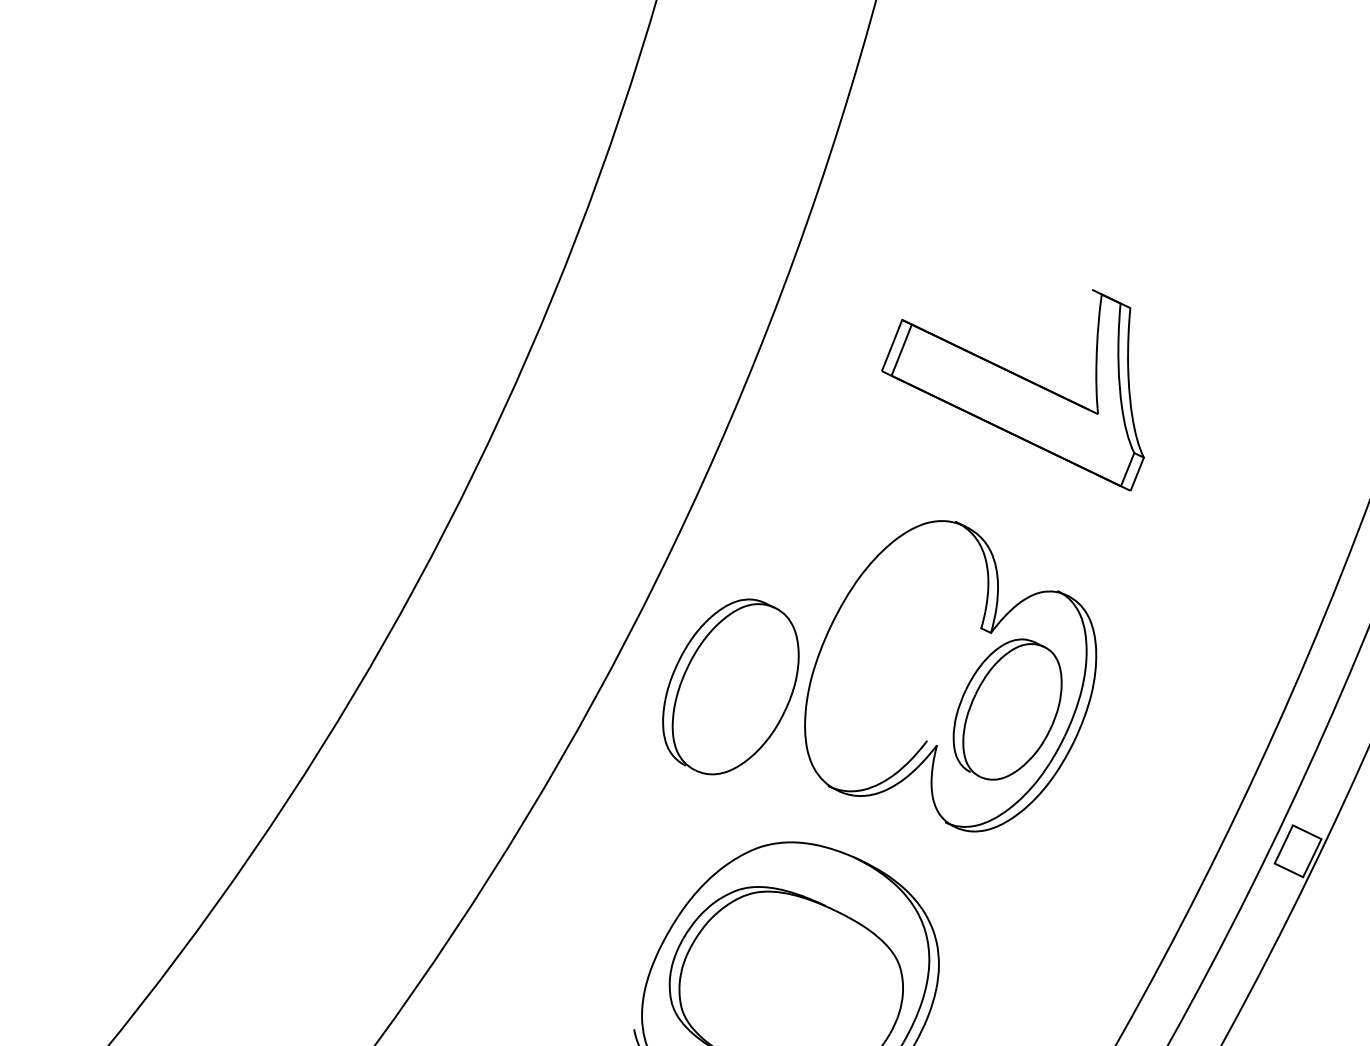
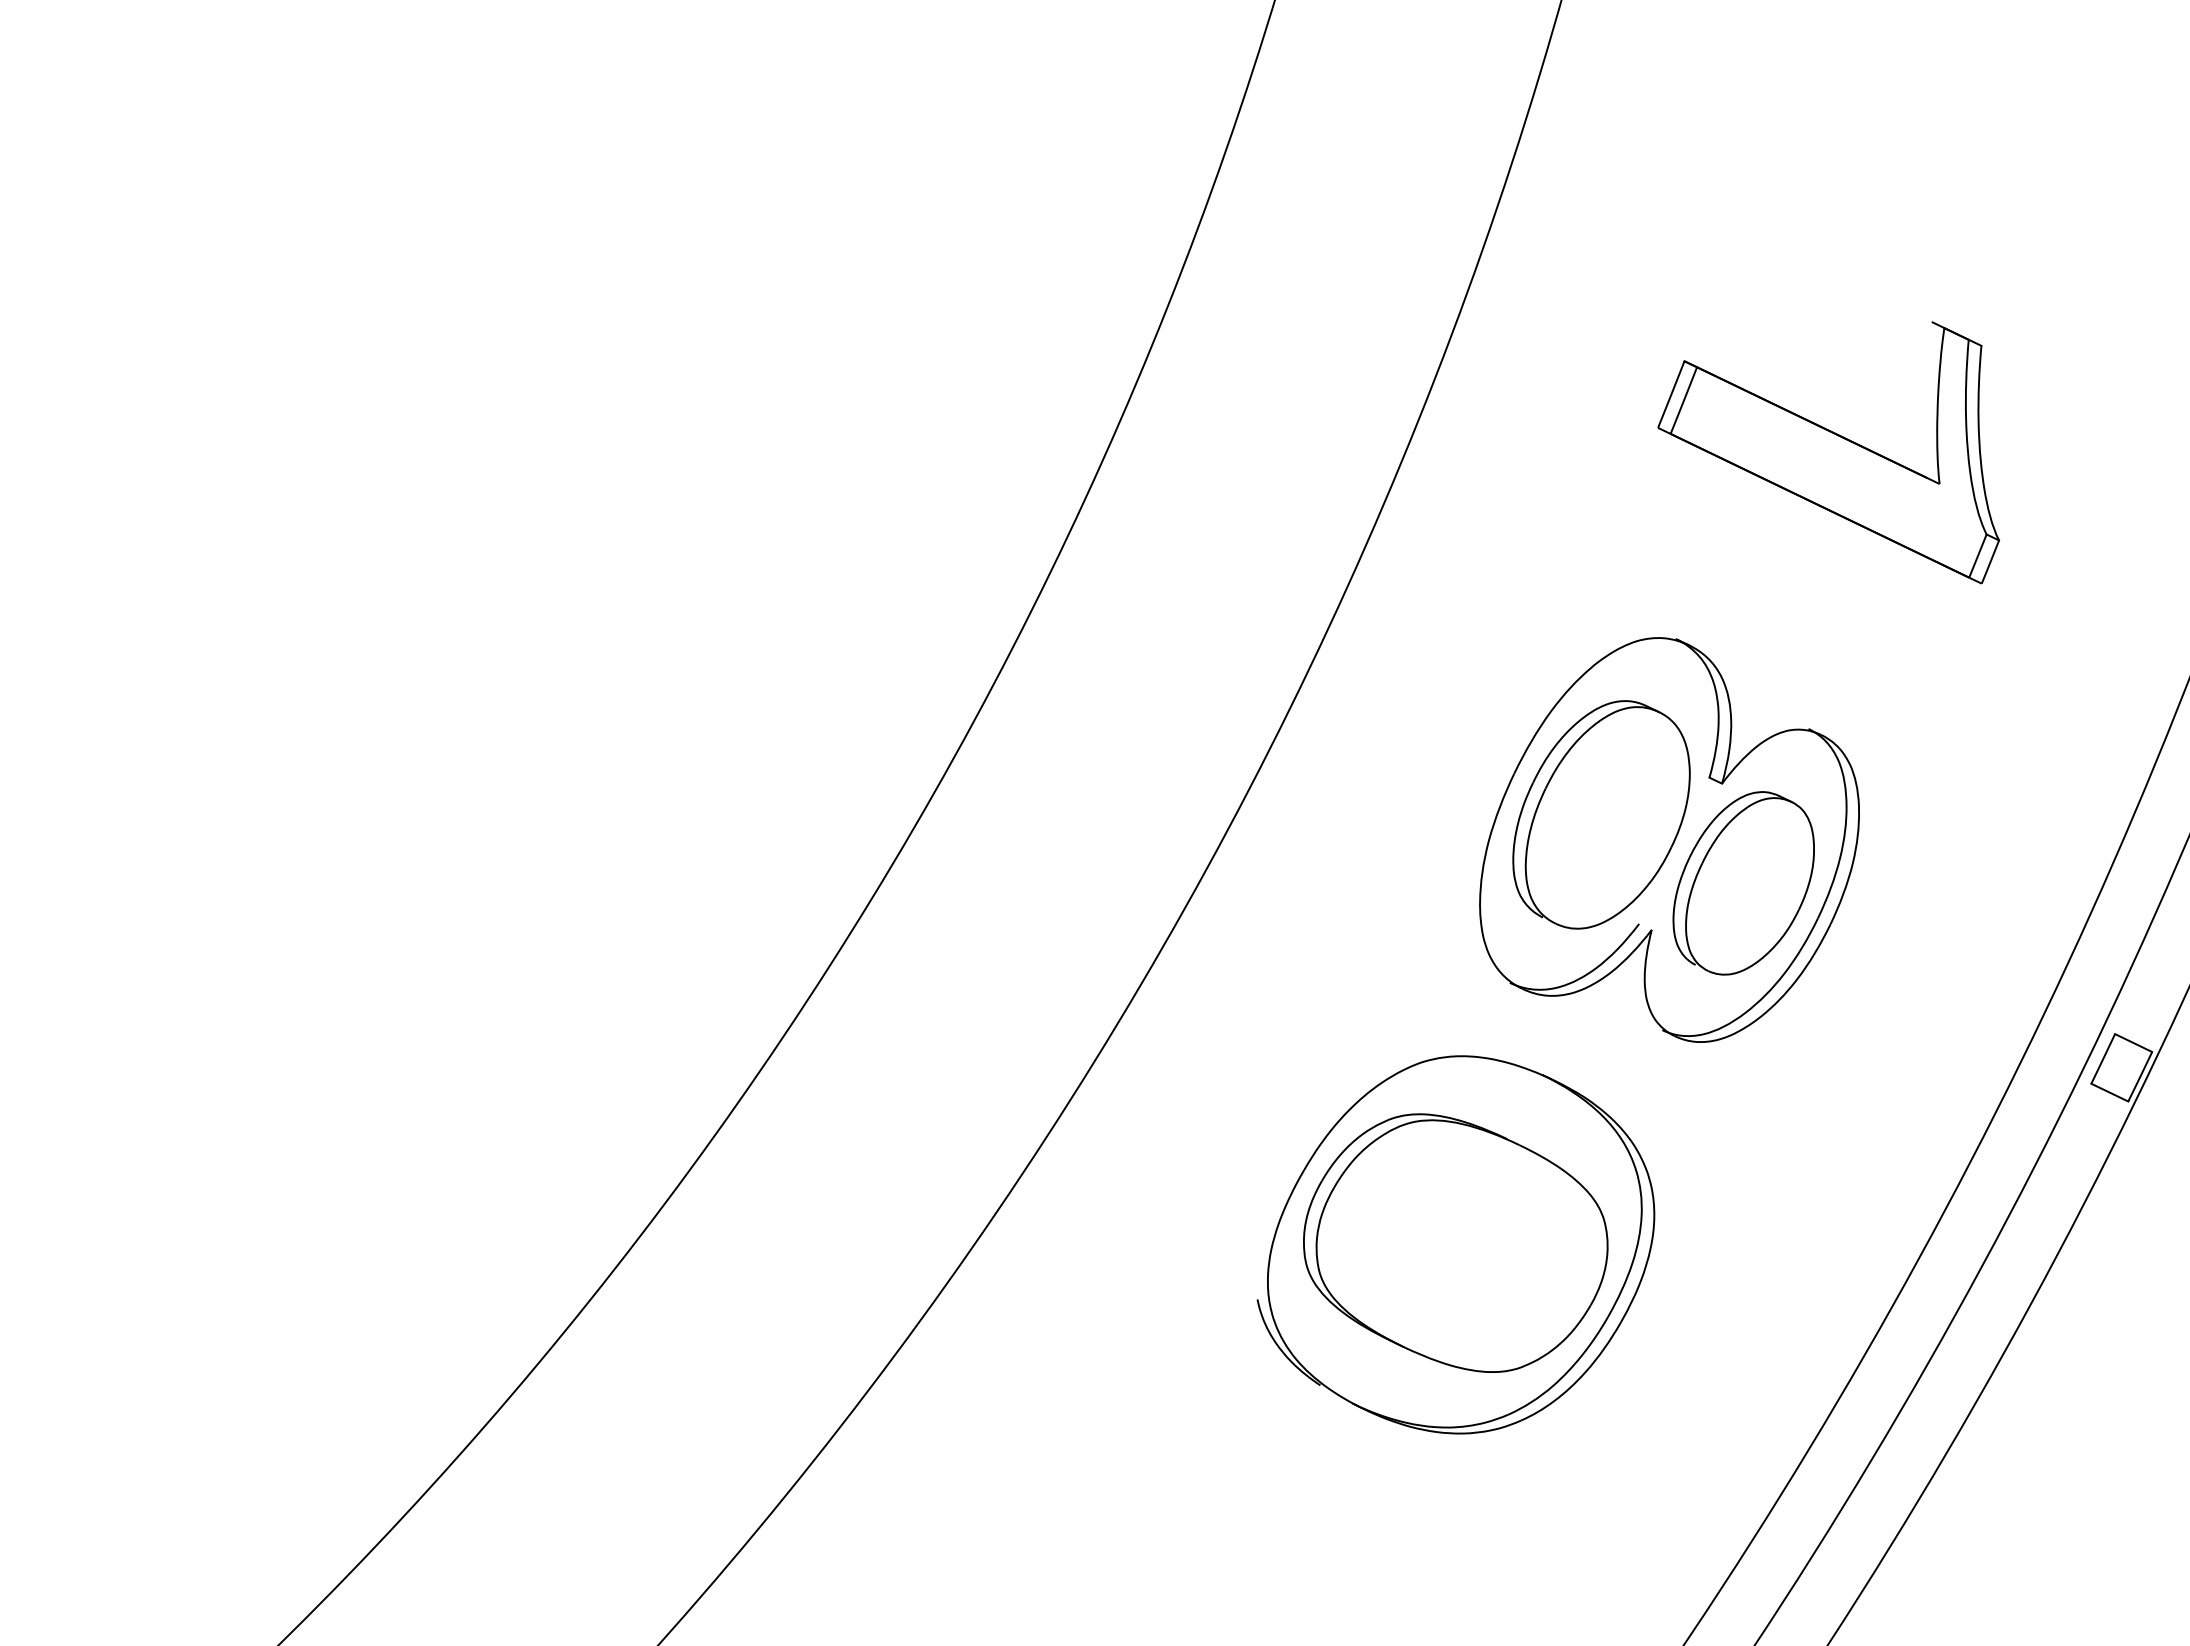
part: (1012, 390) -> (1828, 452), moved
part: (730, 686) -> (1601, 814), moved

